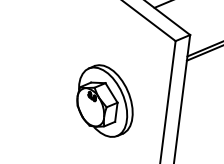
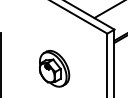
part: (105, 100) -> (54, 68), moved

